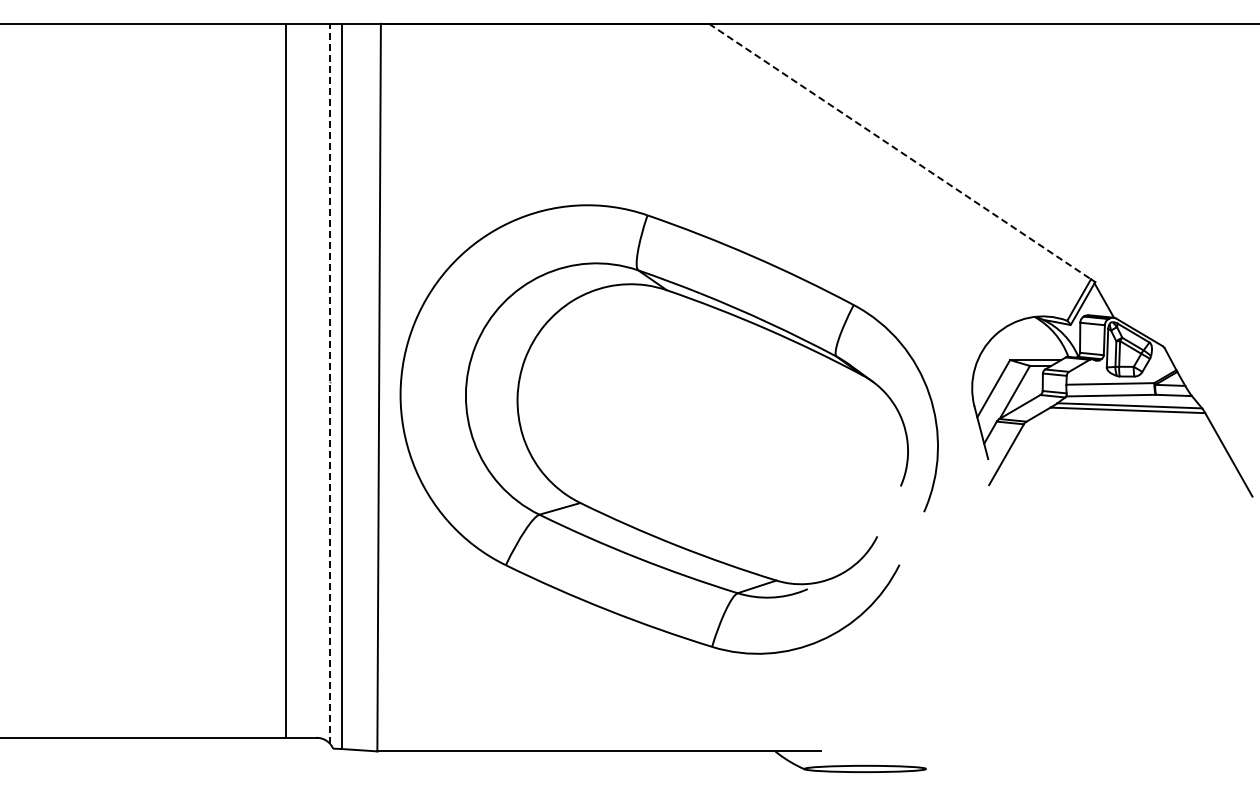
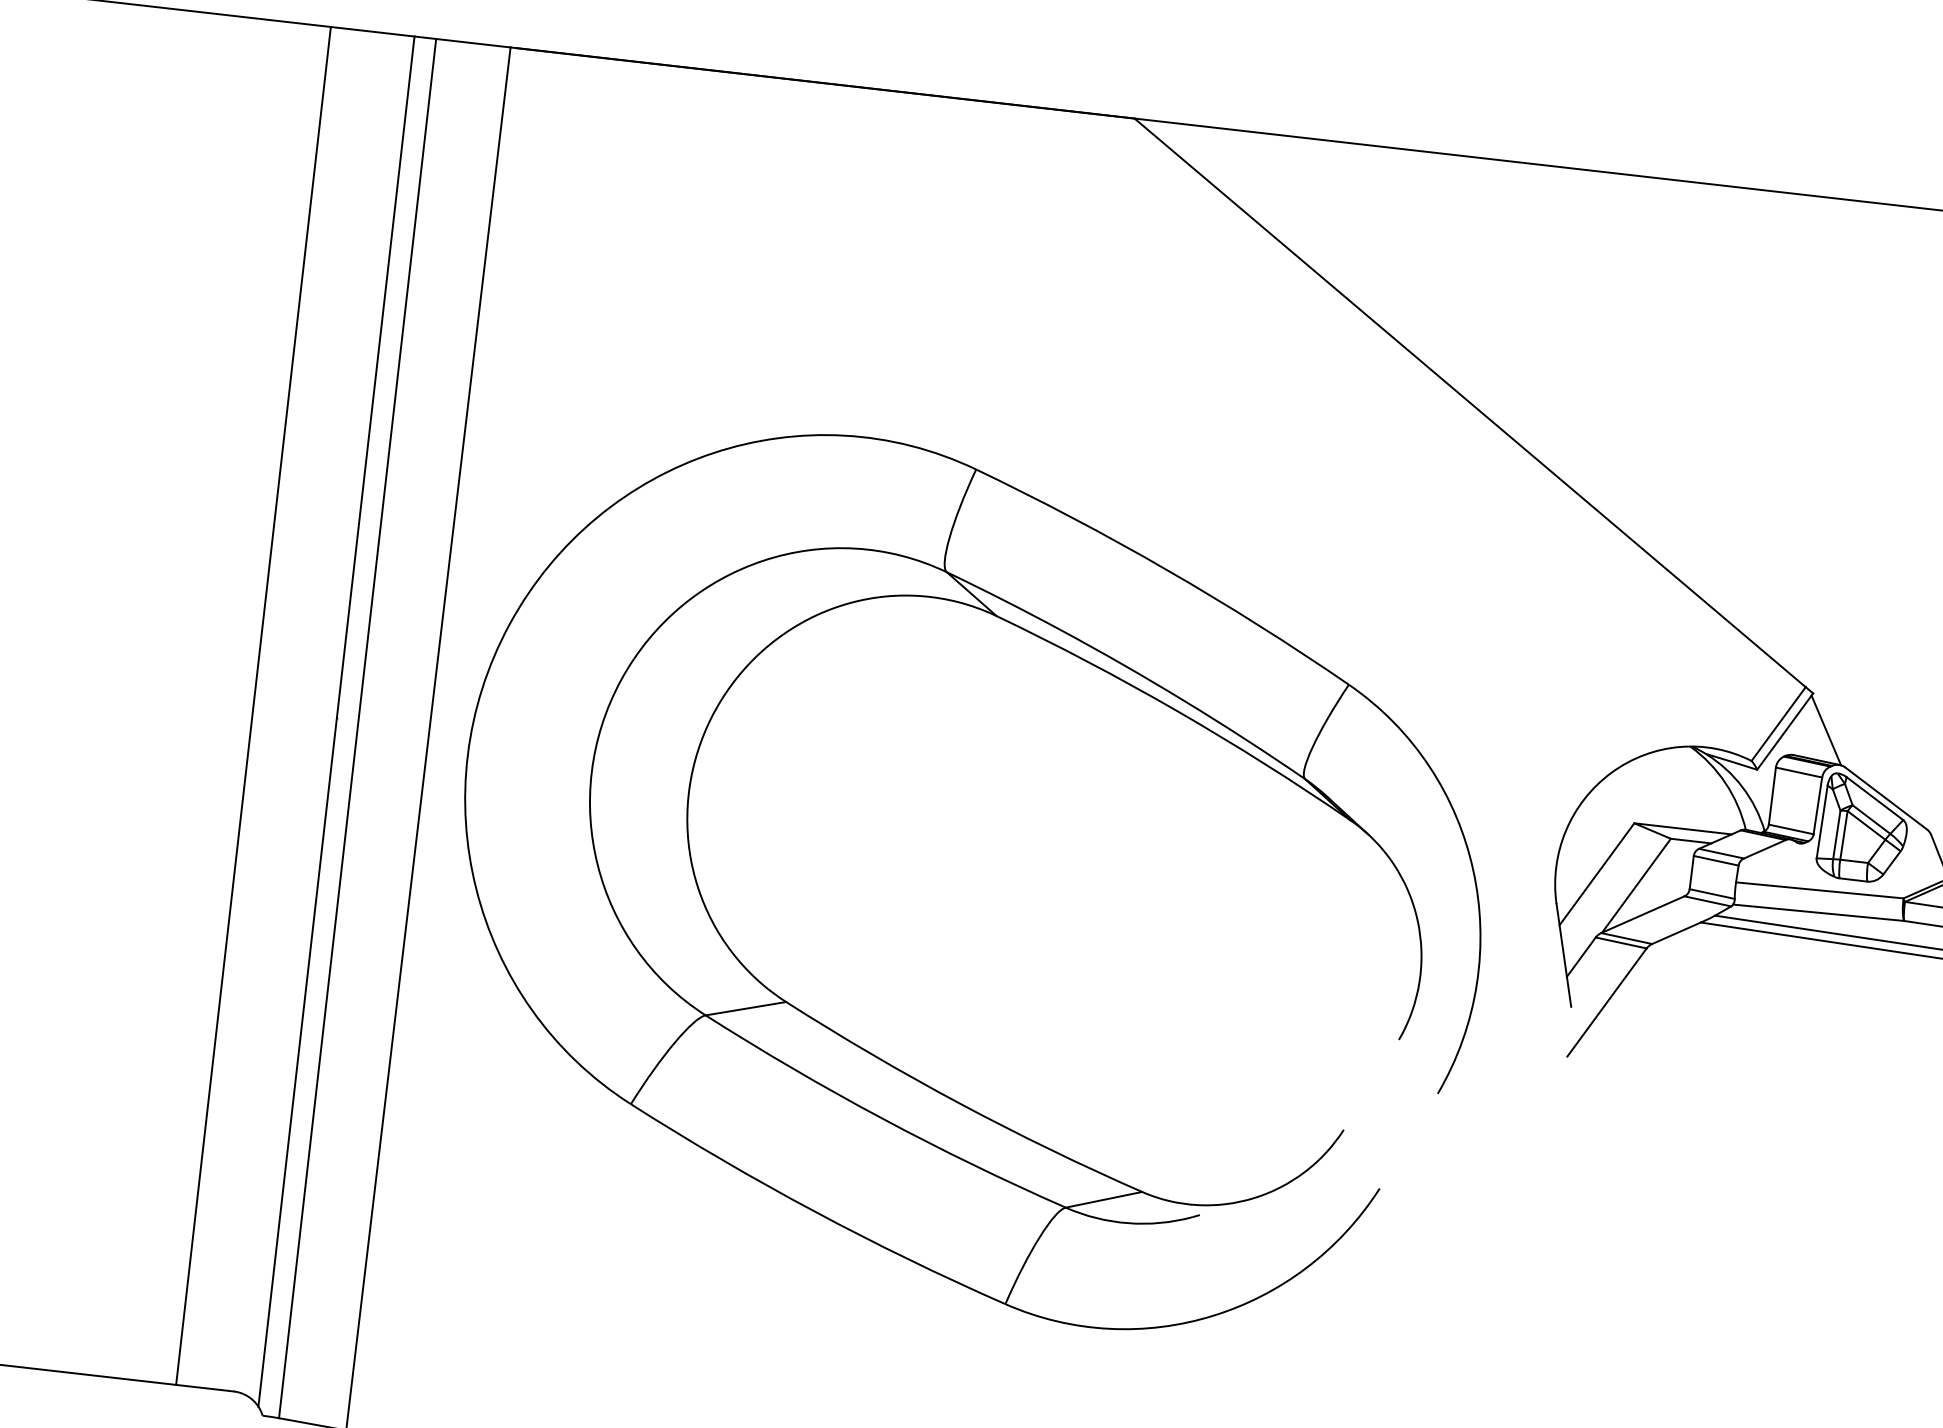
line: (900, 151) -> (1471, 402), dashed -> solid
line: (330, 383) -> (336, 720), dashed -> solid

